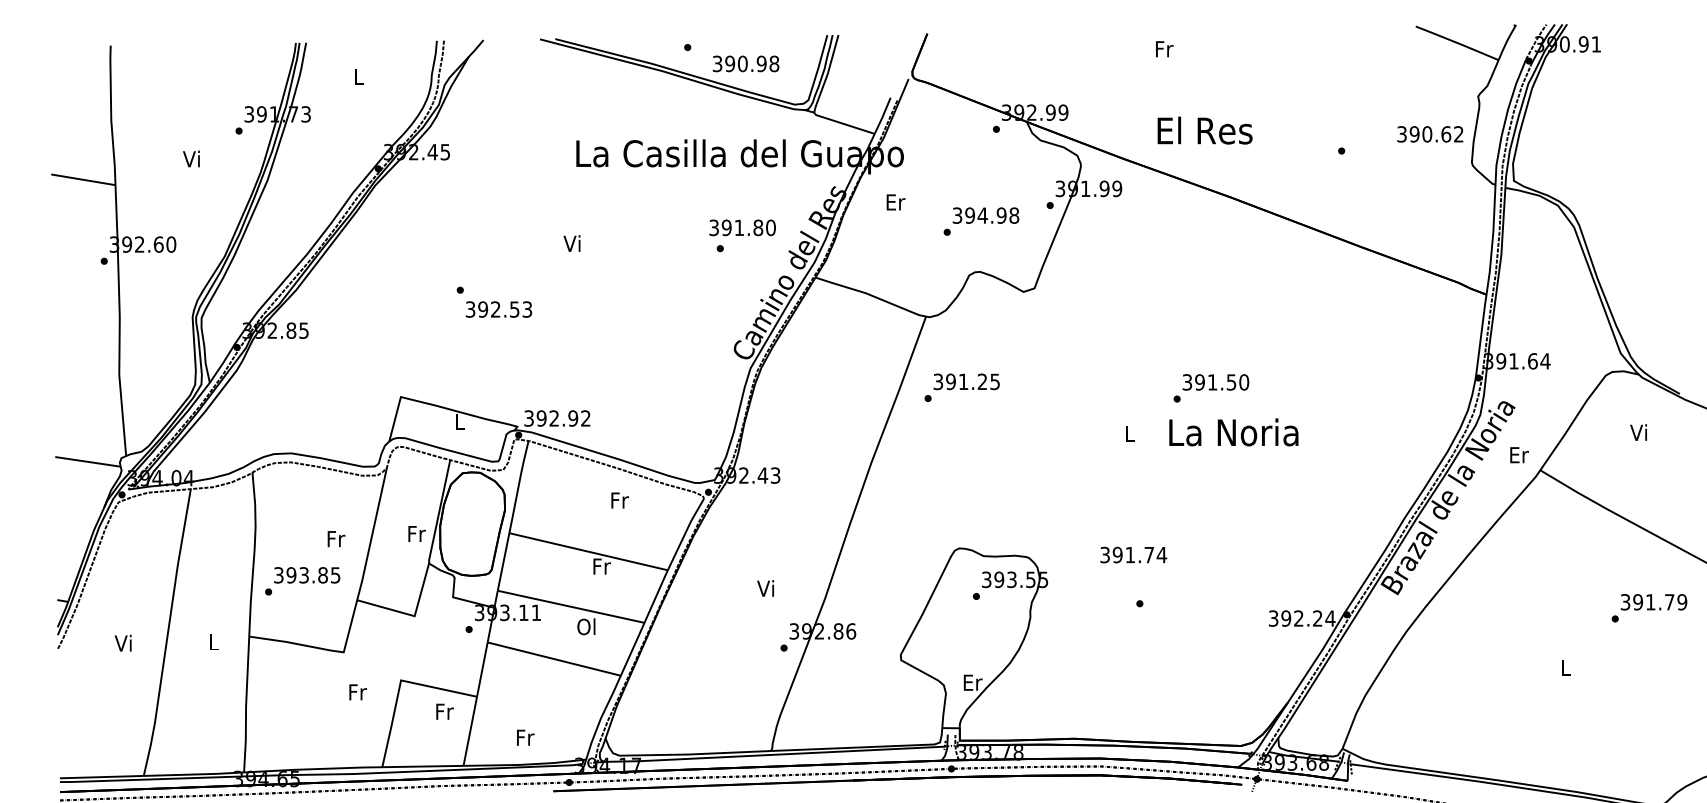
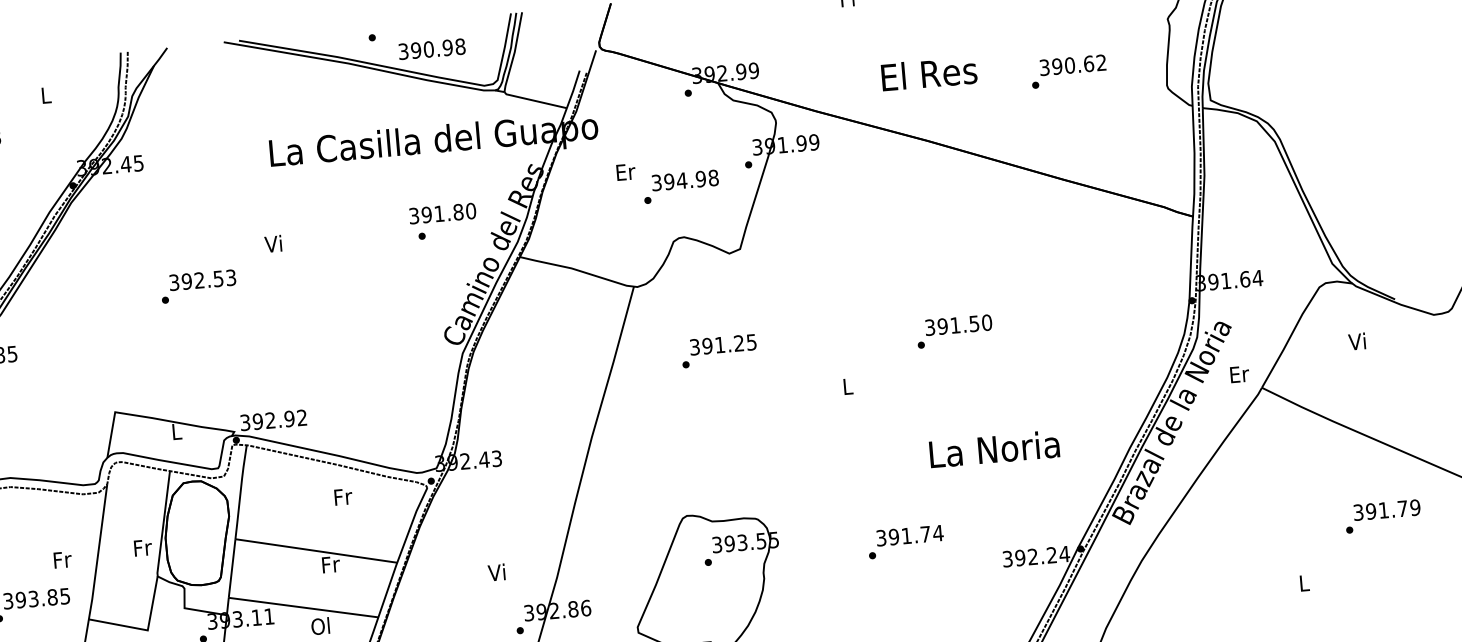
text: (1204, 130) -> (928, 73), moved
text: (1430, 134) -> (1073, 65), moved
text: (895, 202) -> (625, 172), moved
text: (498, 309) -> (202, 280), moved
text: (961, 387) -> (718, 350), moved
text: (1211, 388) -> (954, 331), moved
text: (1233, 432) -> (994, 449), moved
text: (1133, 554) -> (909, 535), moved

